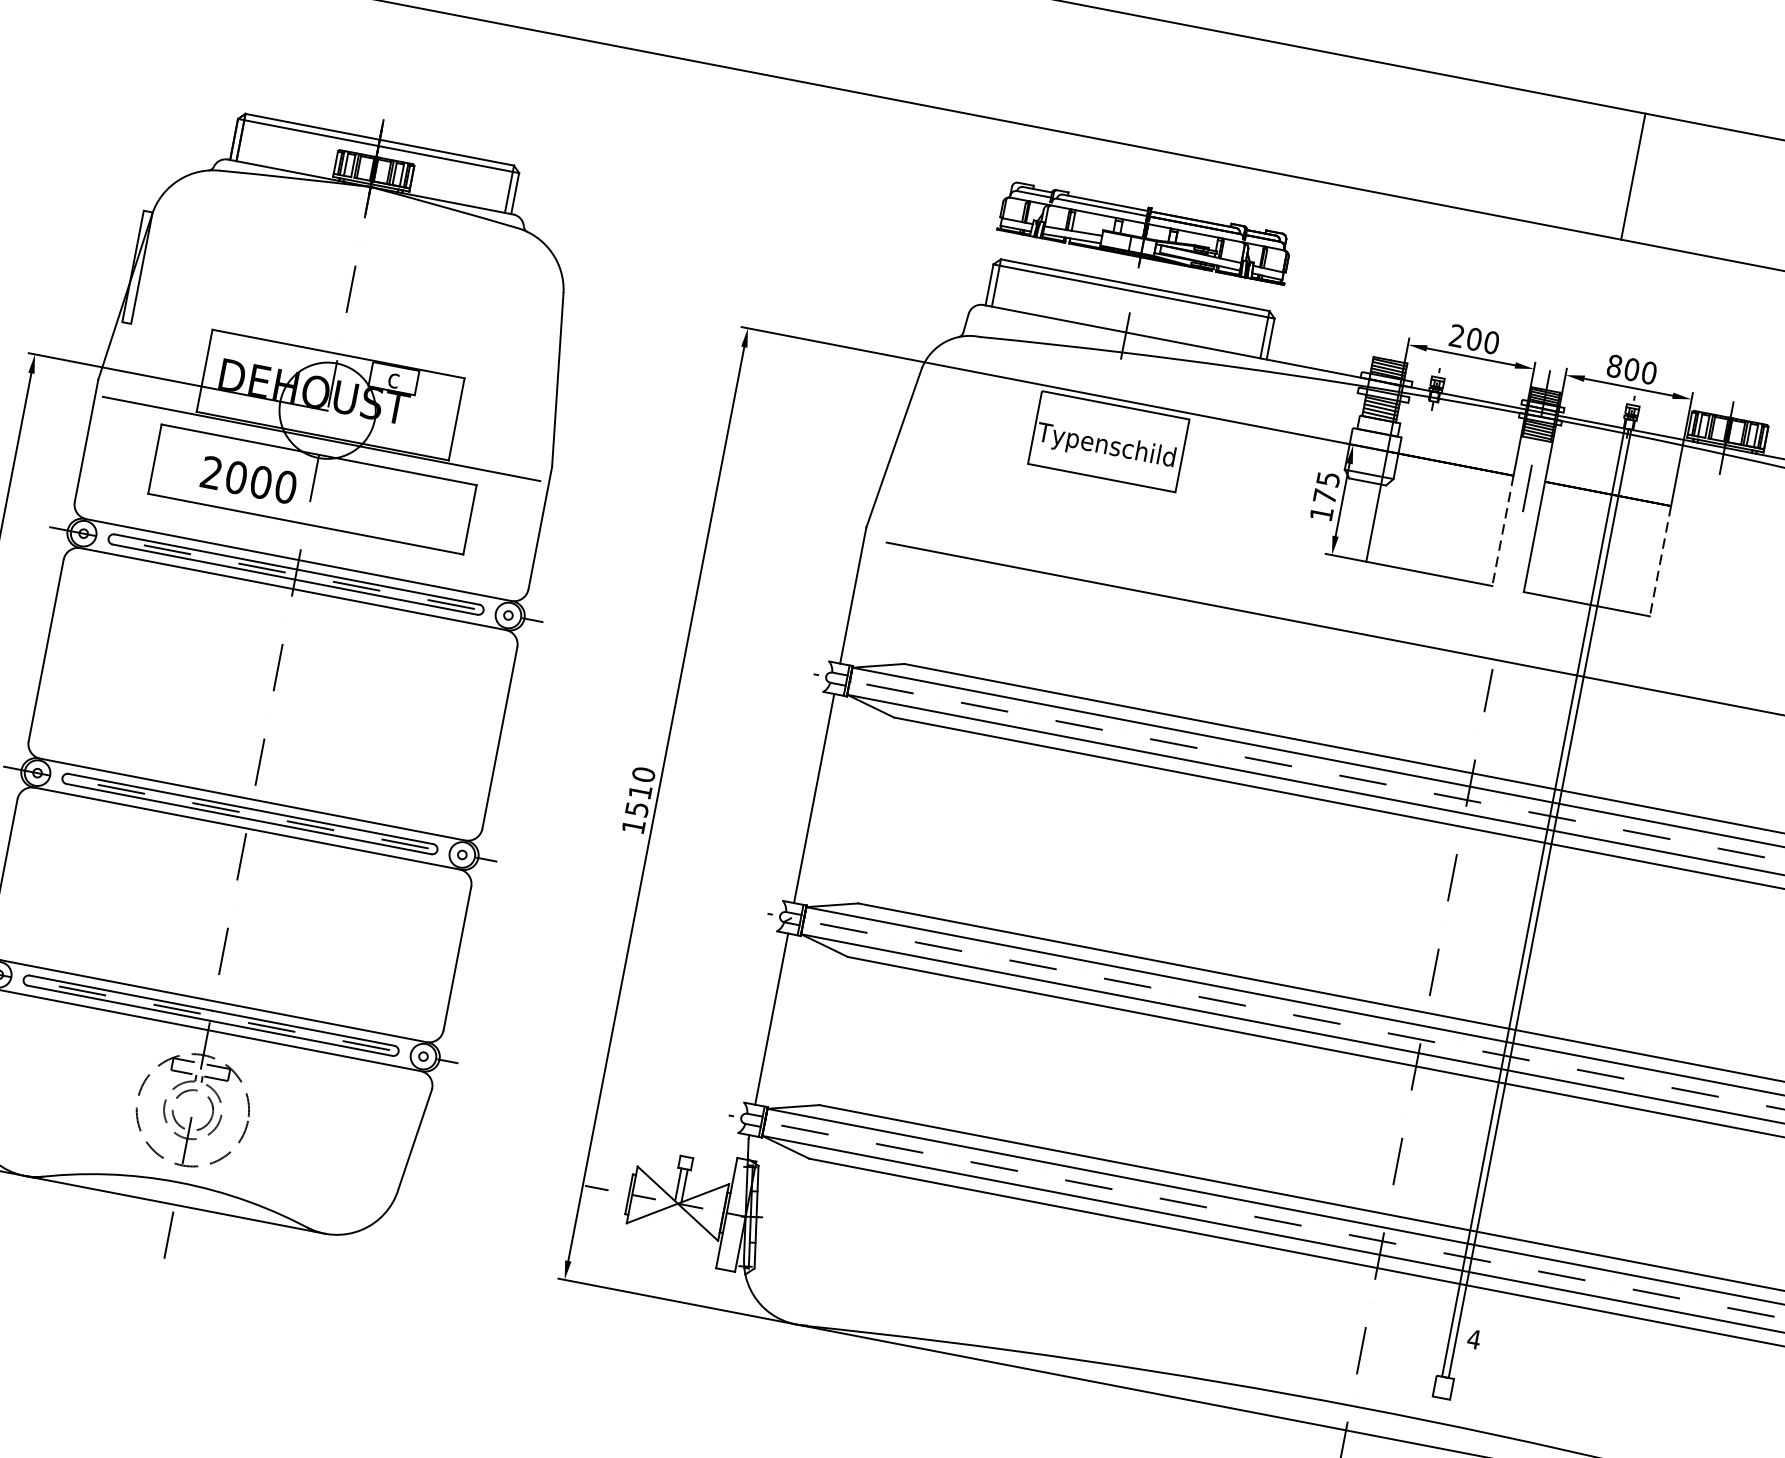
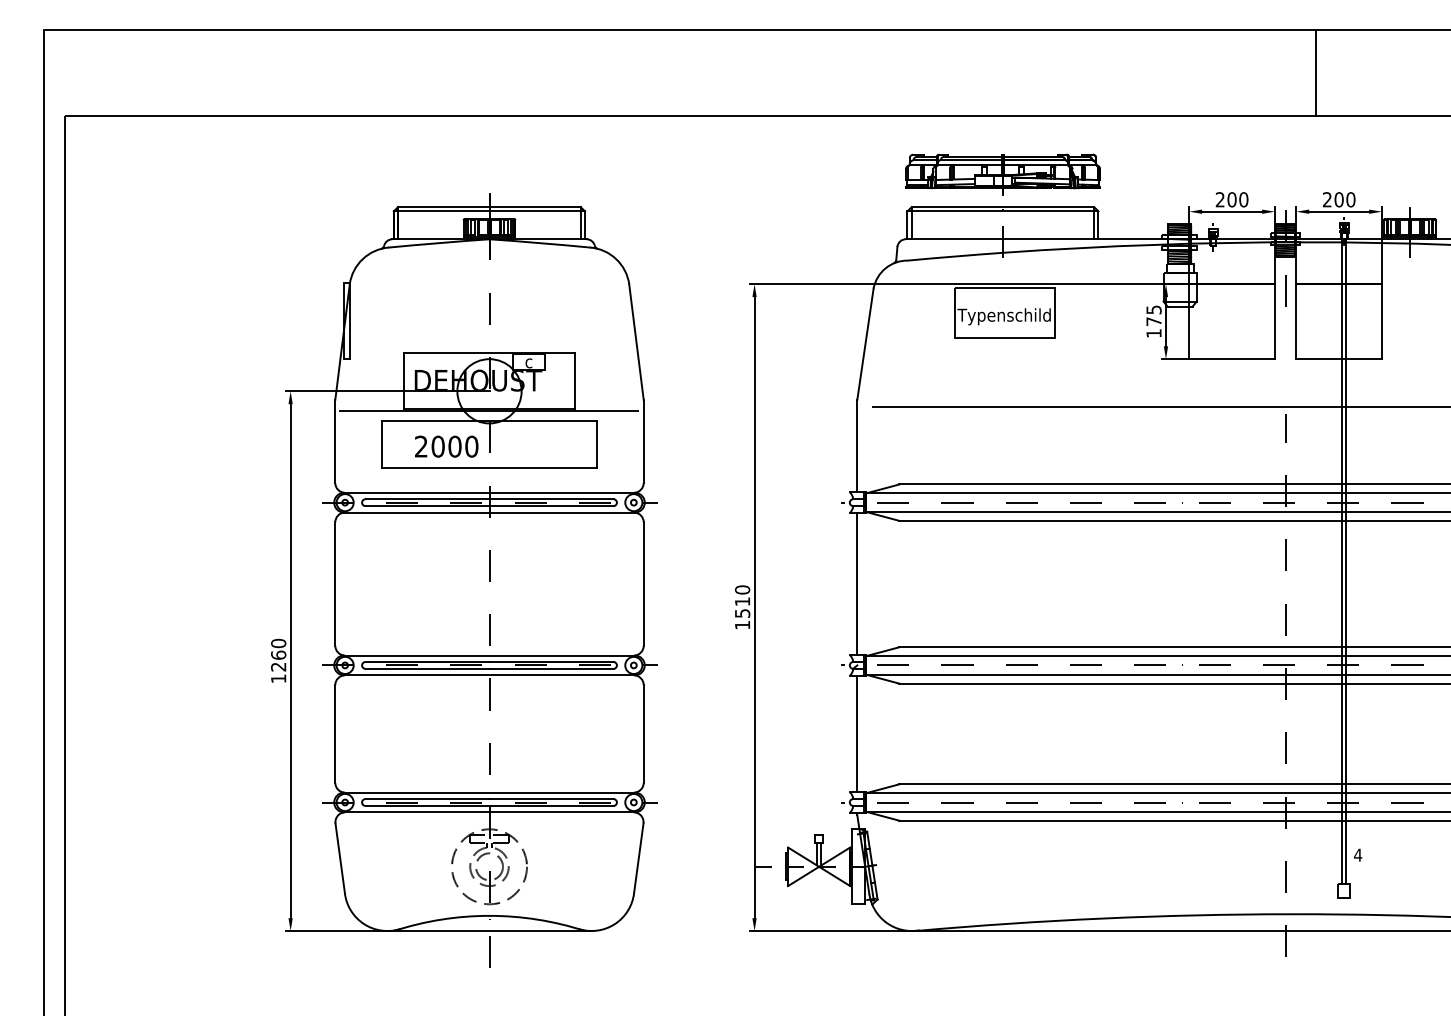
text: (1613, 365) -> (1326, 199), 800 -> 200
line: (1502, 531) -> (1274, 322), dashed -> solid
line: (1660, 562) -> (1382, 322), dashed -> solid

